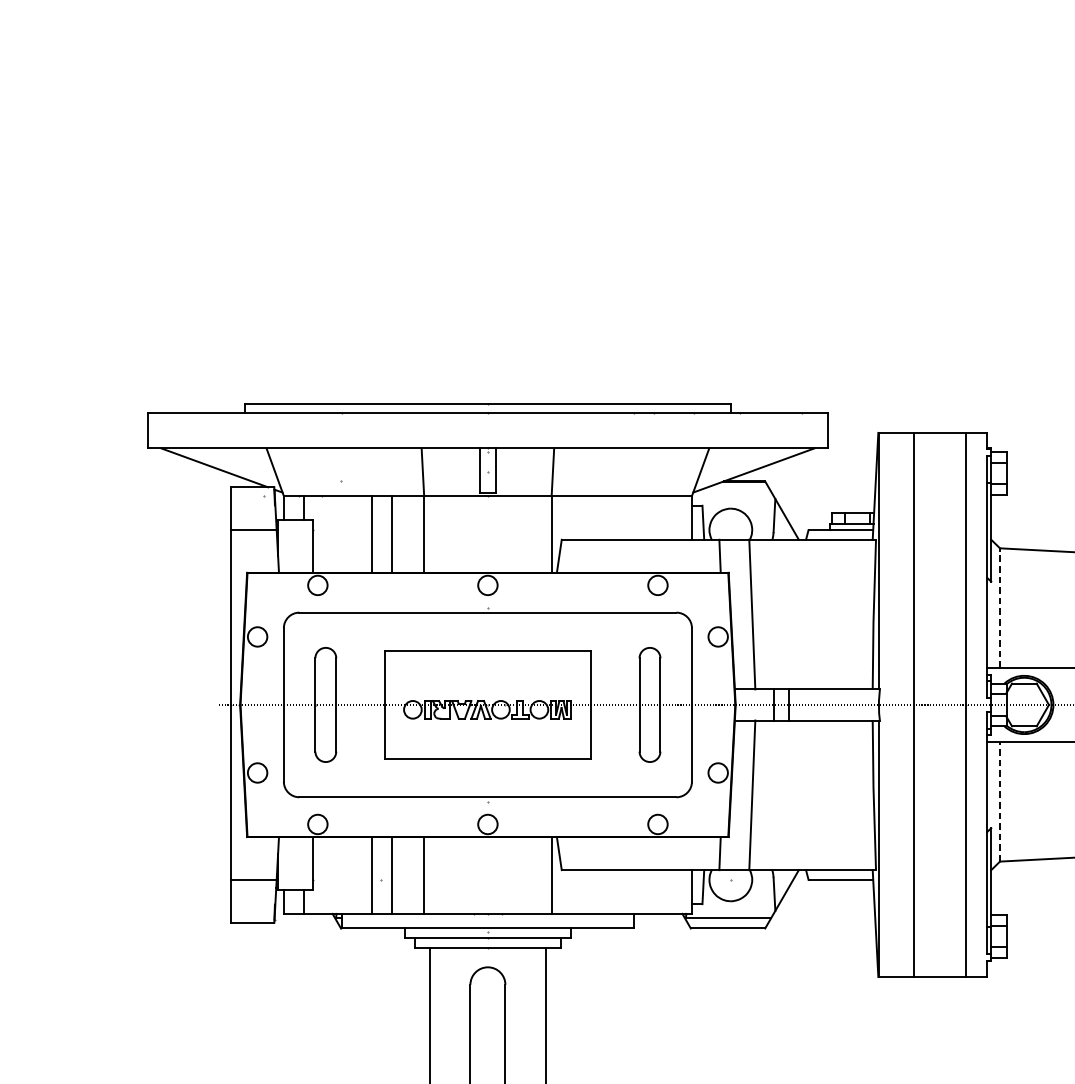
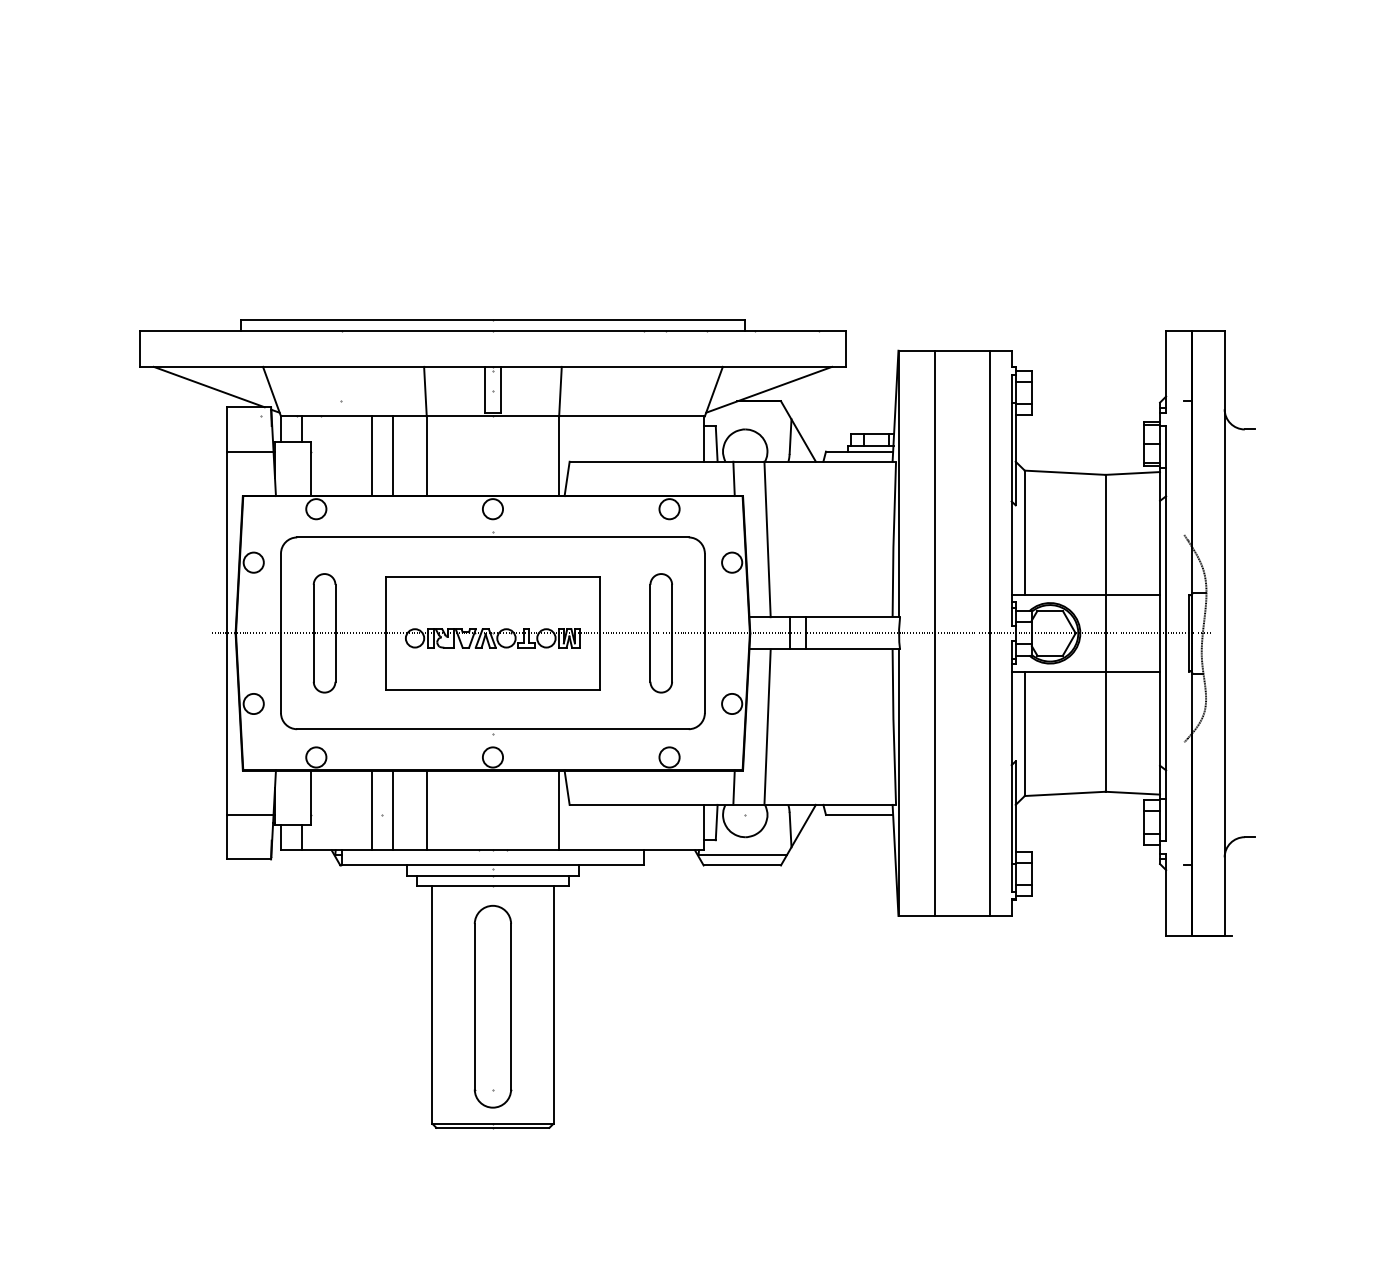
line: (999, 607) -> (1024, 532), dashed -> solid
line: (999, 801) -> (1024, 733), dashed -> solid

